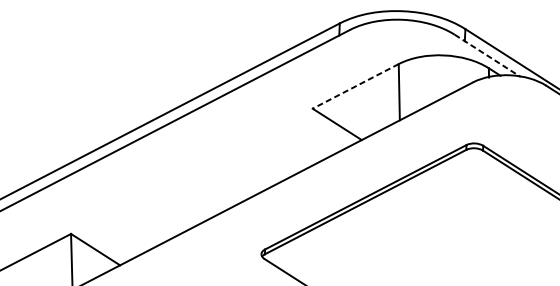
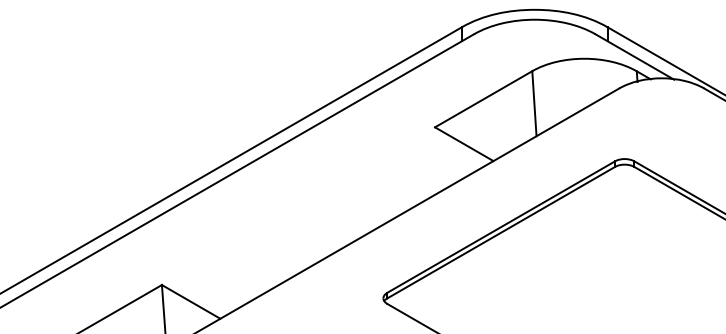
line: (488, 56) -> (635, 57), dashed -> solid
line: (355, 86) -> (483, 99), dashed -> solid

